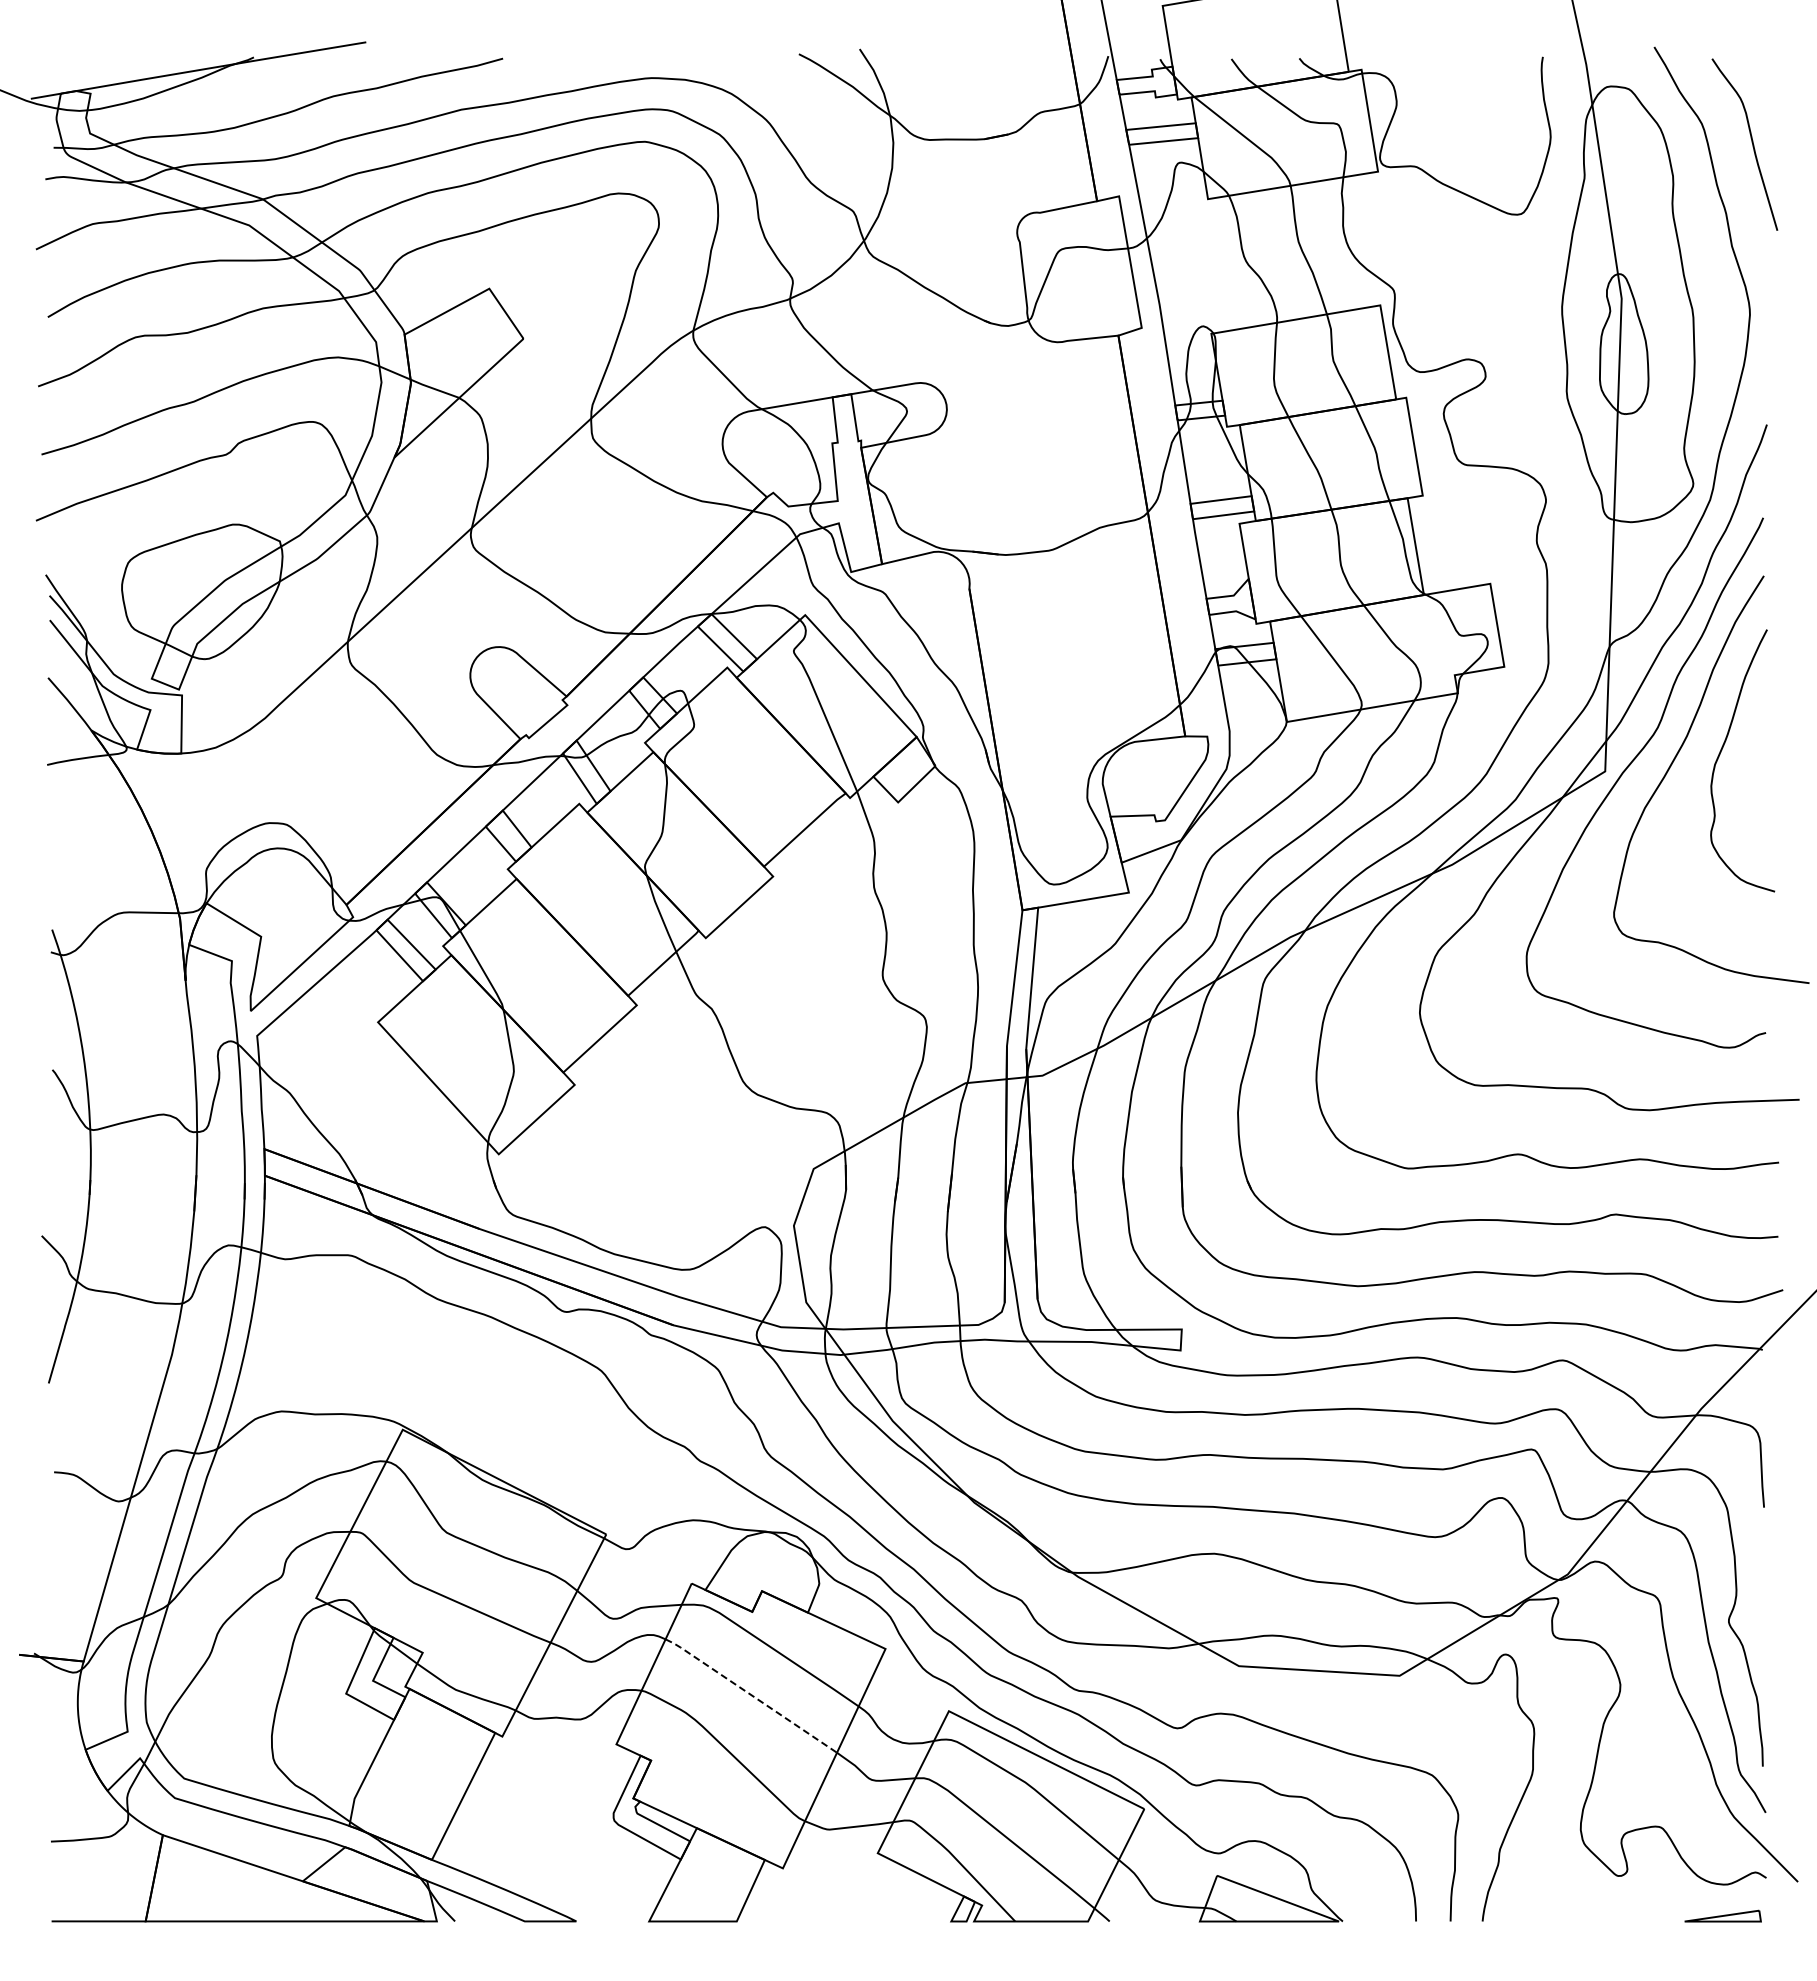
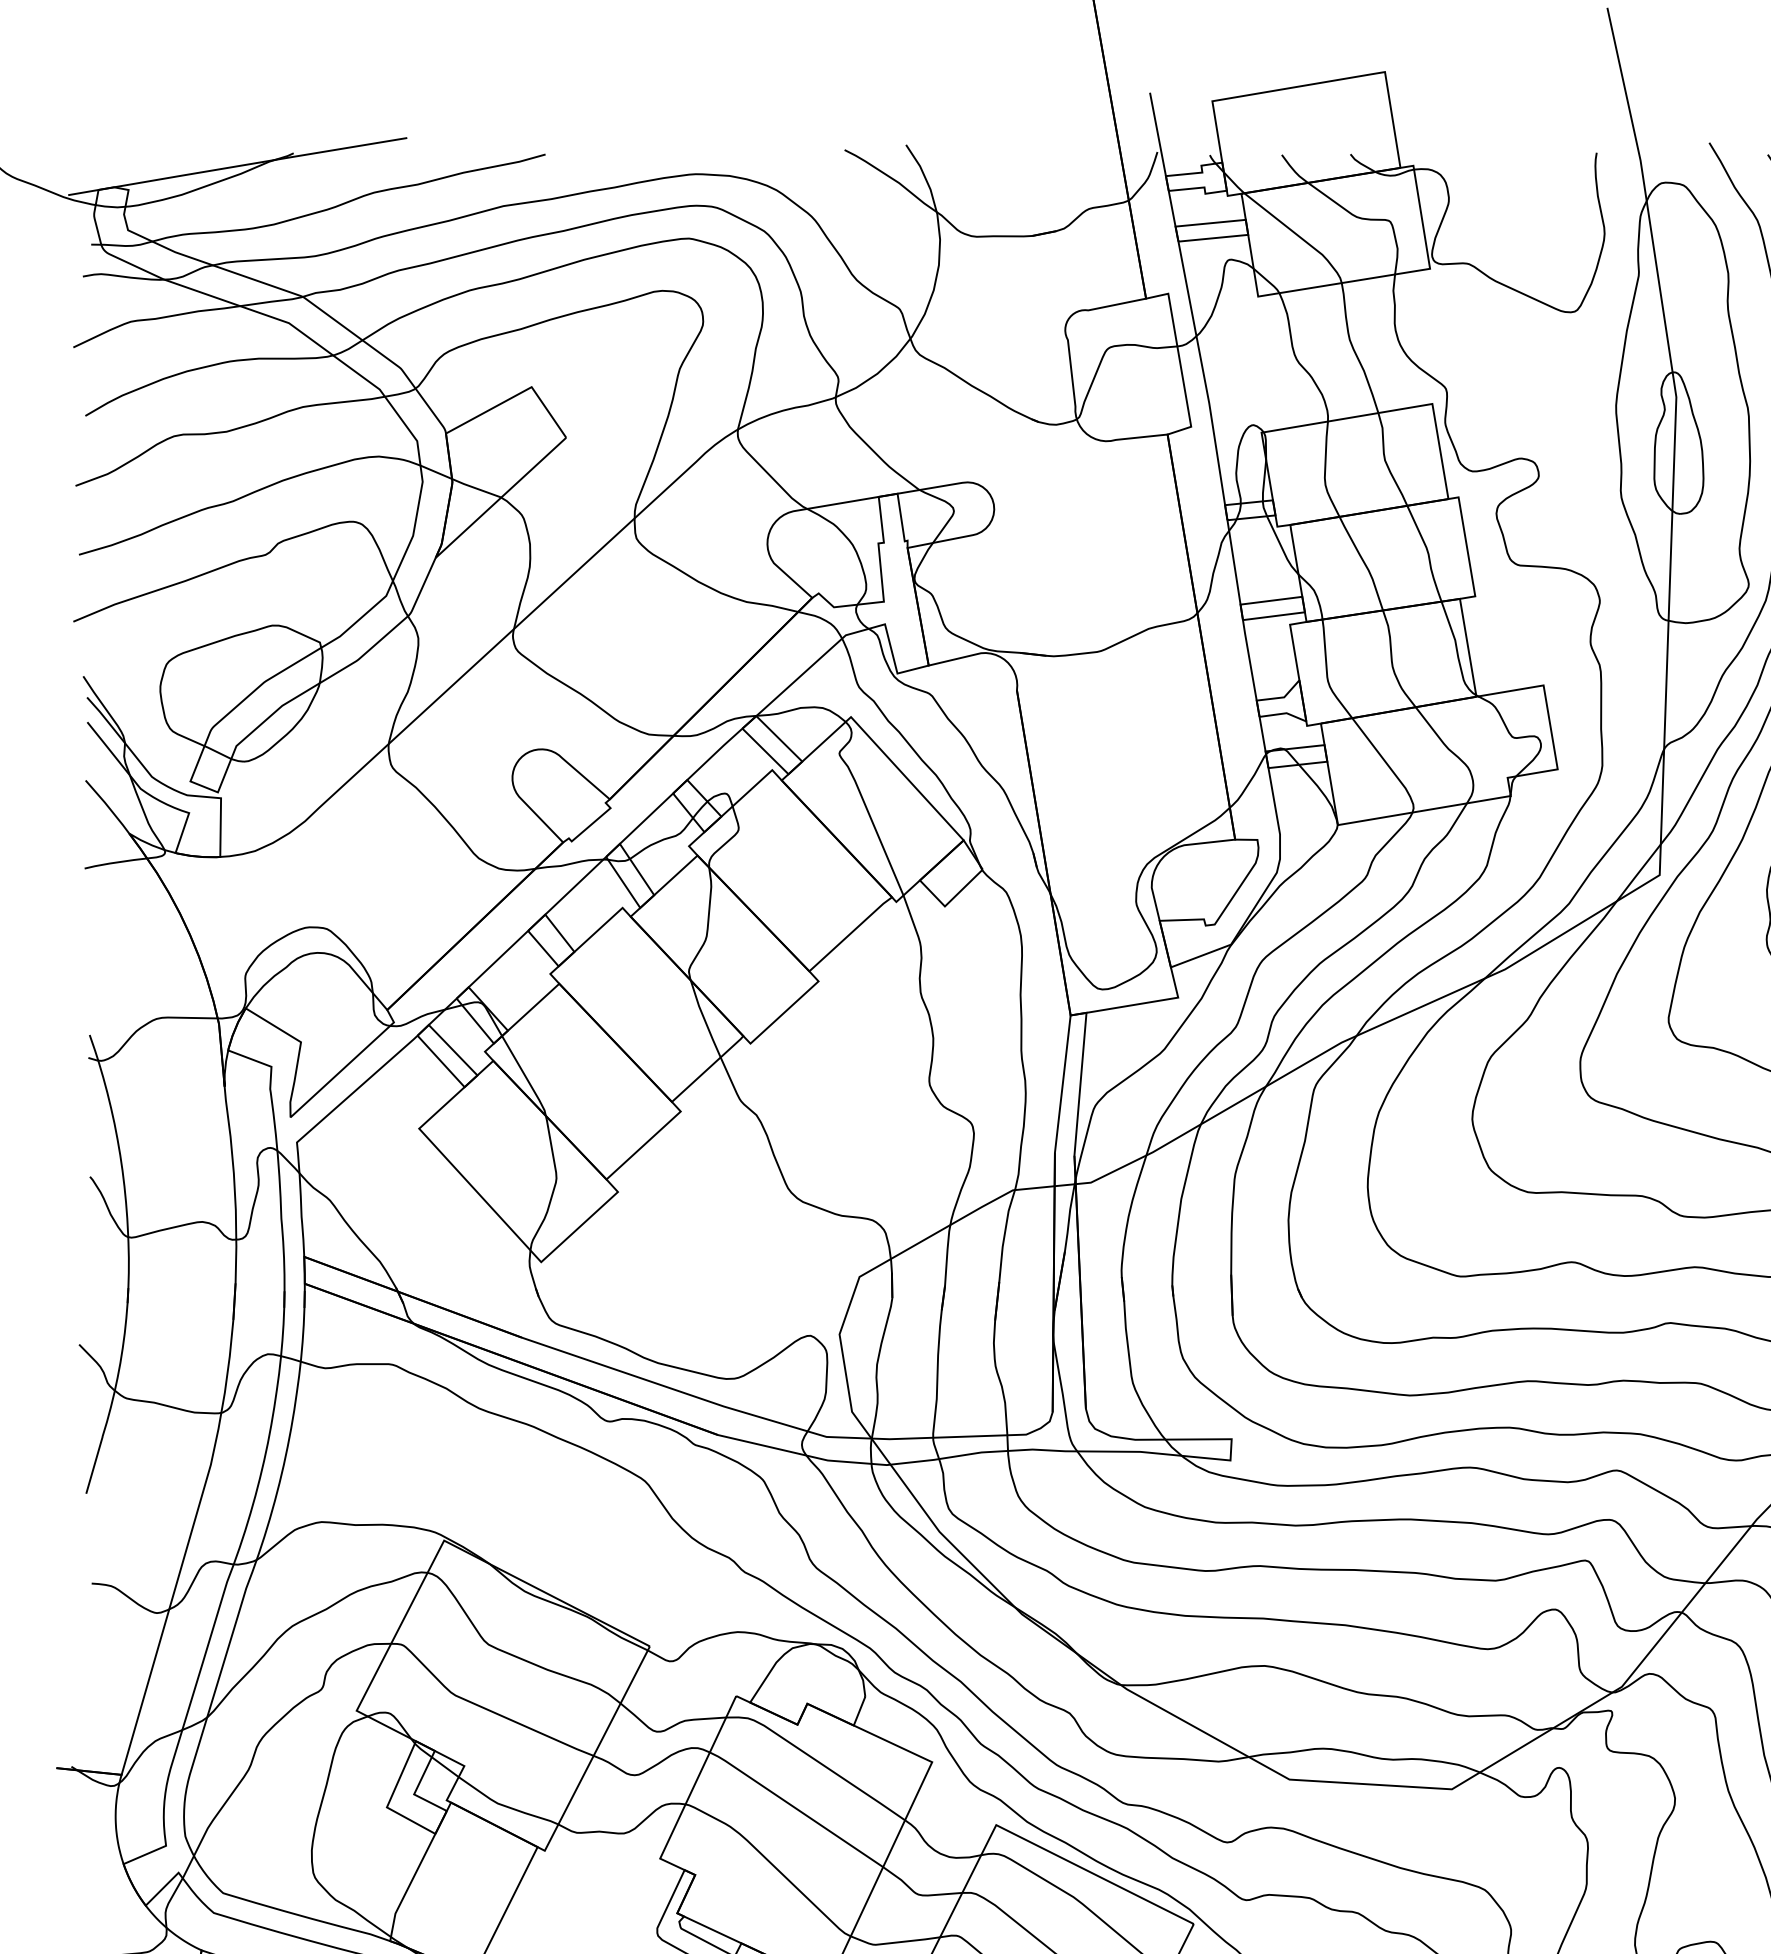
line: (750, 1694) -> (795, 1808), dashed -> solid

